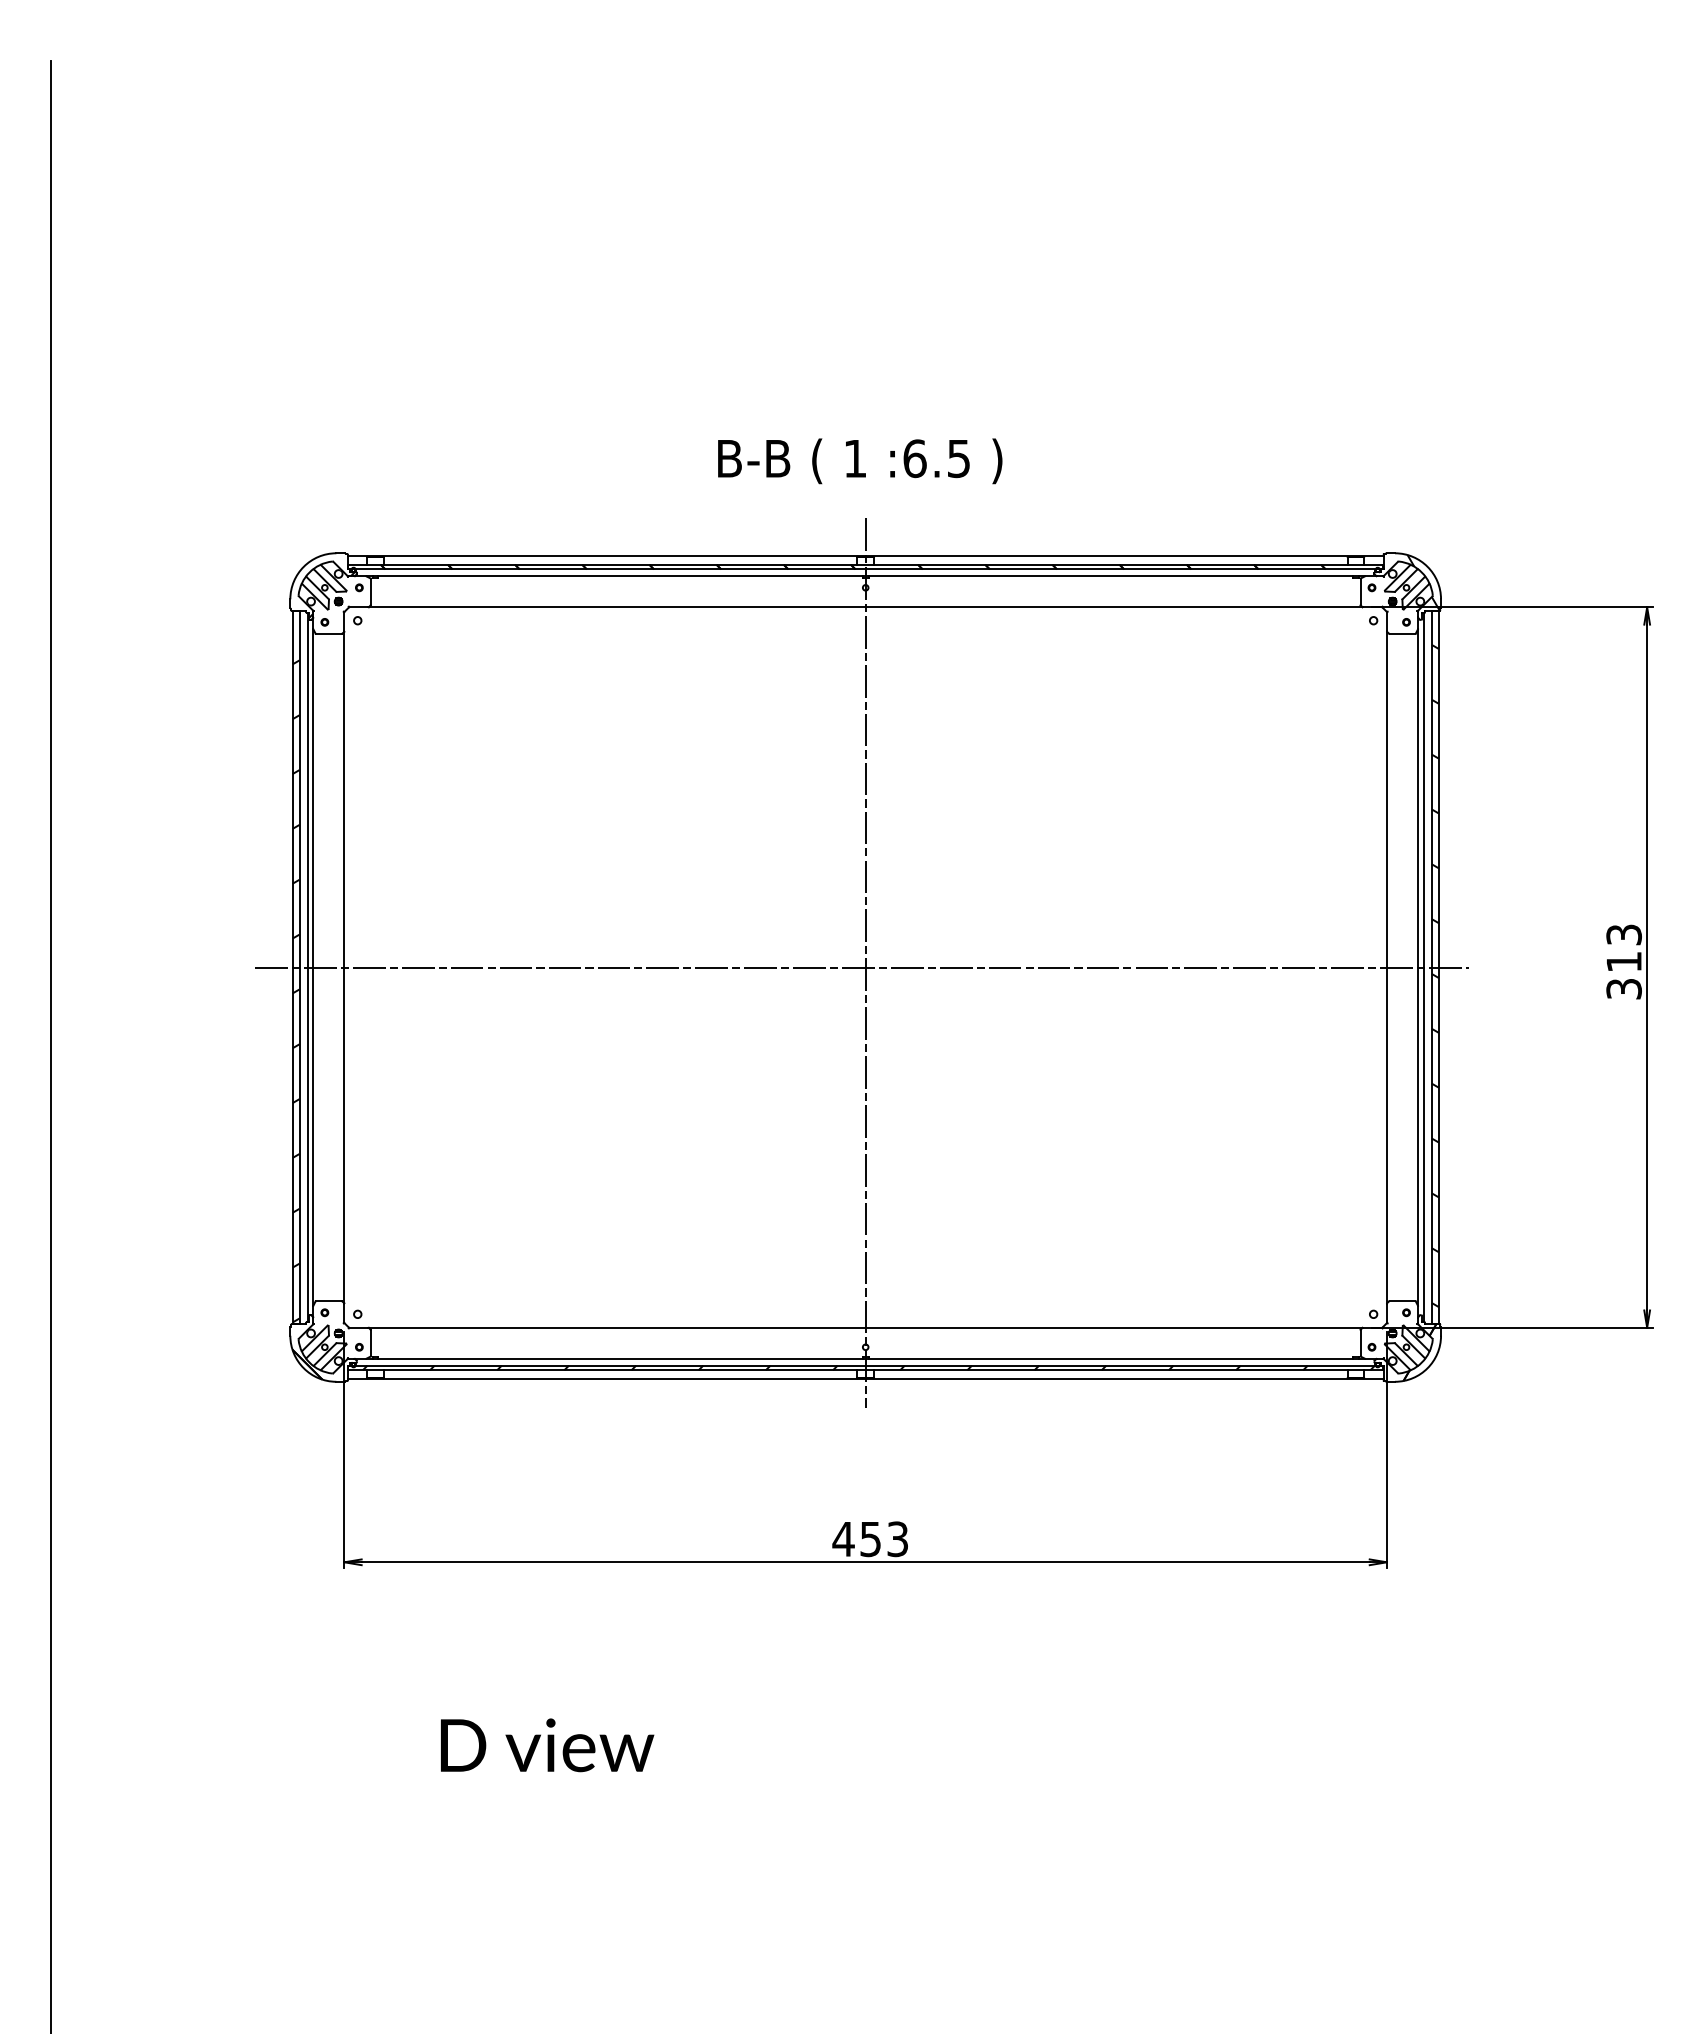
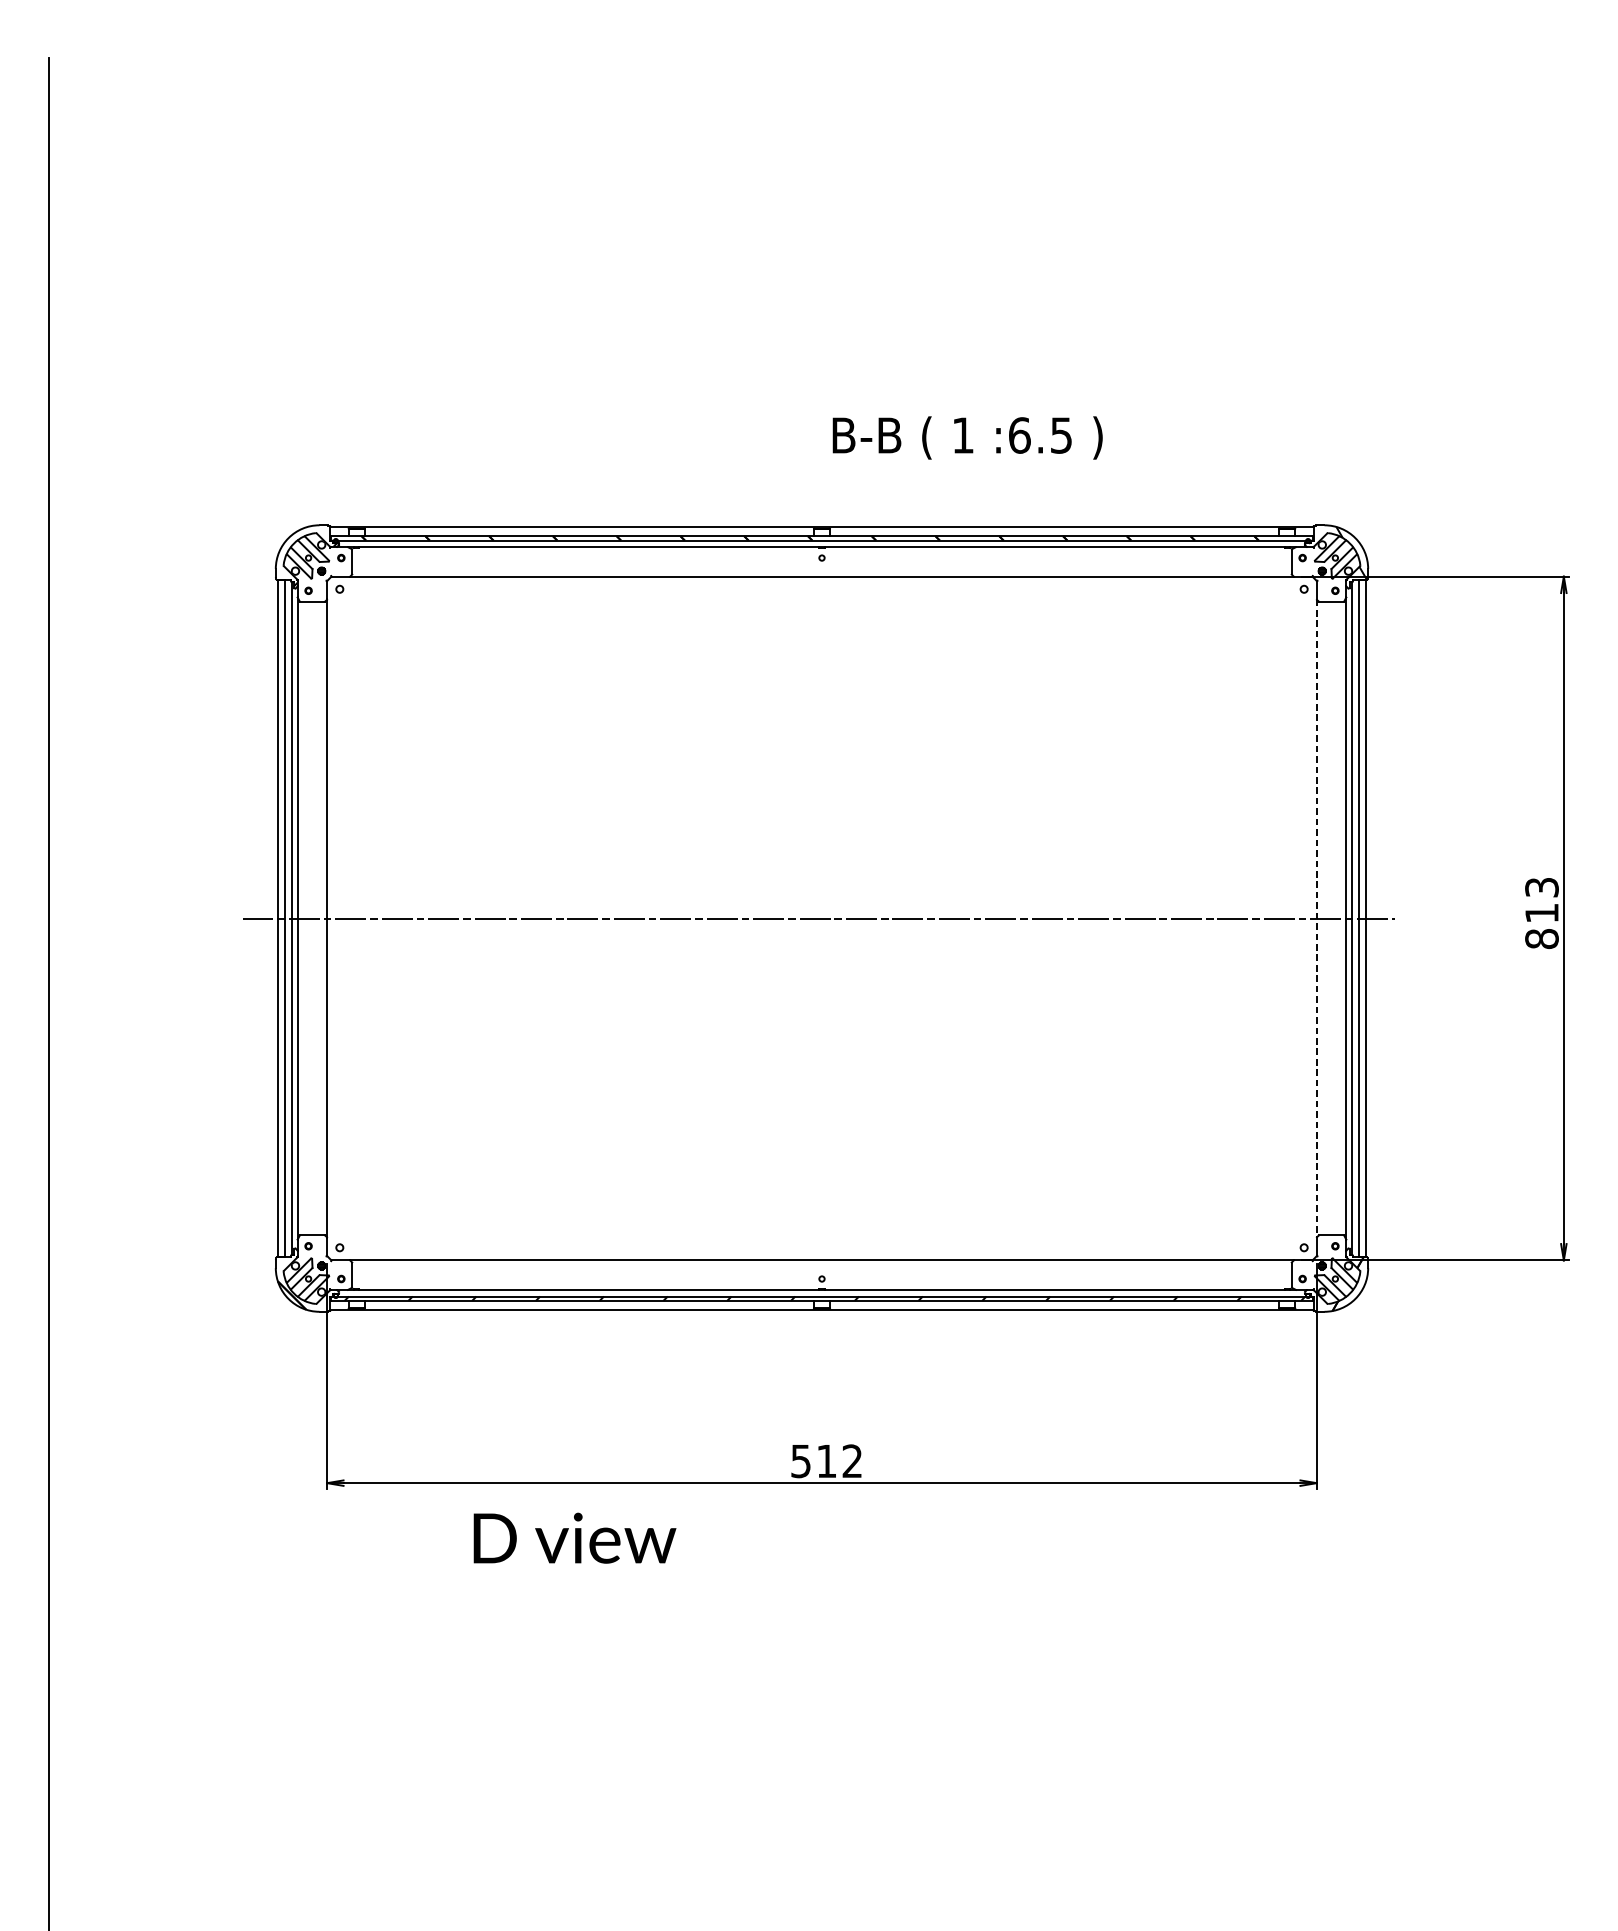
text: (860, 461) -> (968, 438), moved
line: (865, 962) -> (821, 913), removed
line: (1386, 968) -> (1316, 919), solid -> dashed
hatch: (1434, 975) -> (1361, 926), removed
text: (1623, 988) -> (1541, 938), 313 -> 813
hatch: (295, 991) -> (280, 941), removed
text: (869, 1539) -> (825, 1461), 453 -> 512
text: (547, 1745) -> (574, 1538), moved

